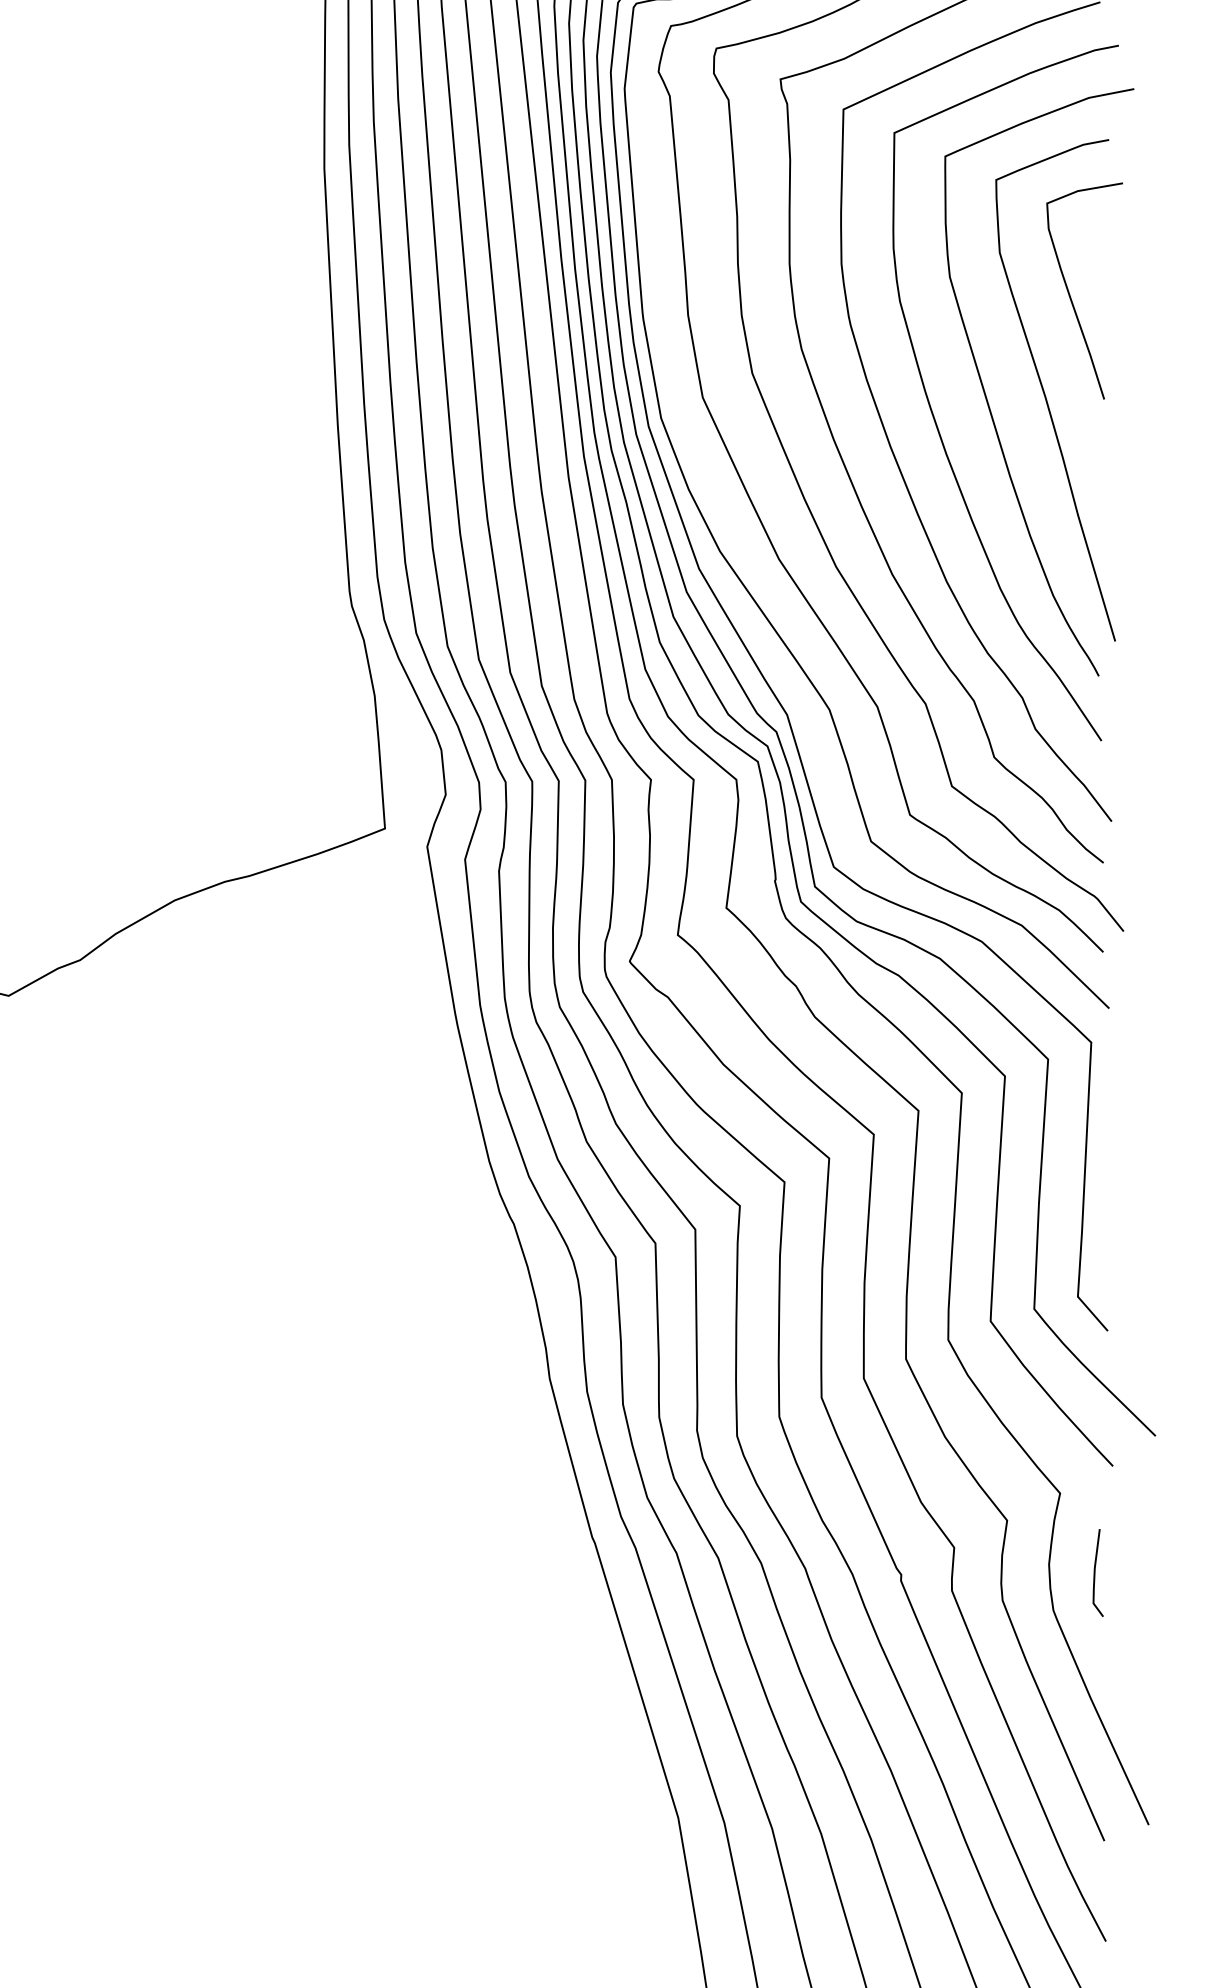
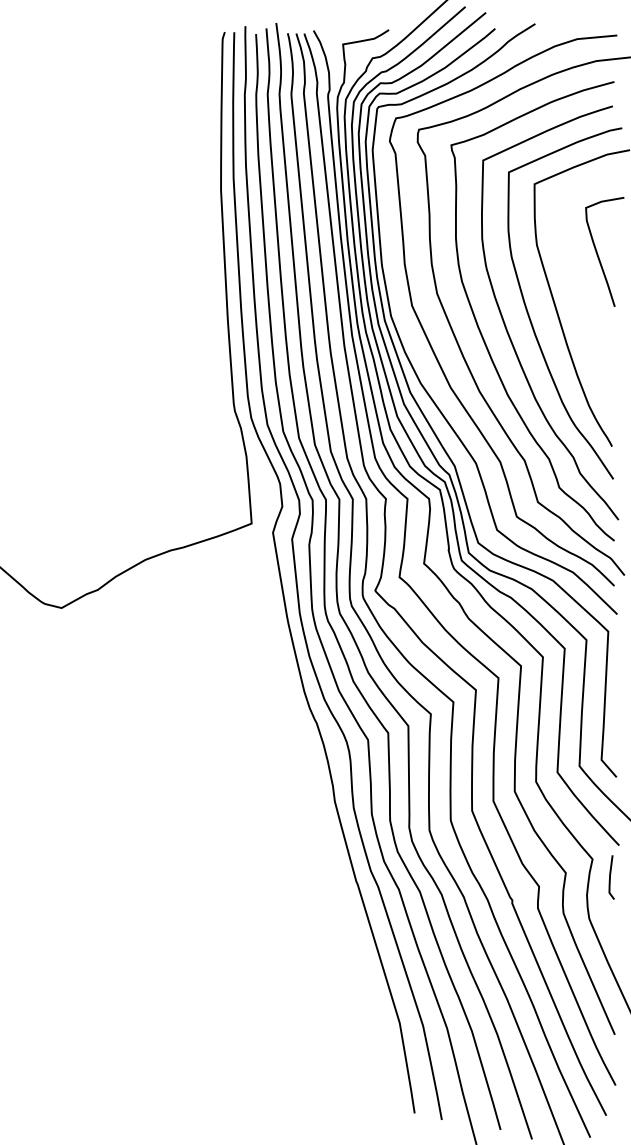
curve: (1046, 390) -> (585, 302), removed
line: (1095, 1573) -> (610, 877), moved

